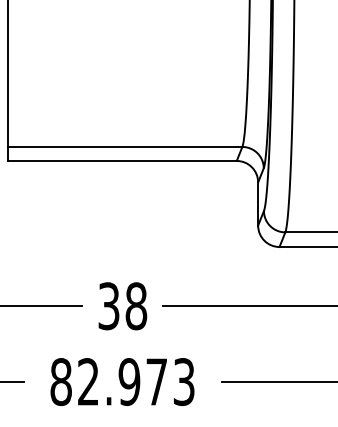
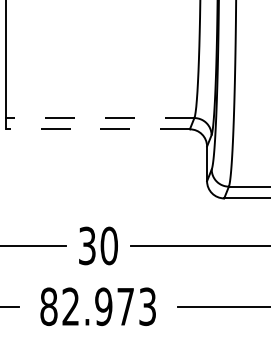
line: (124, 147) -> (99, 118), solid -> dashed
line: (122, 161) -> (98, 129), solid -> dashed
text: (135, 306) -> (108, 246), 38 -> 30

